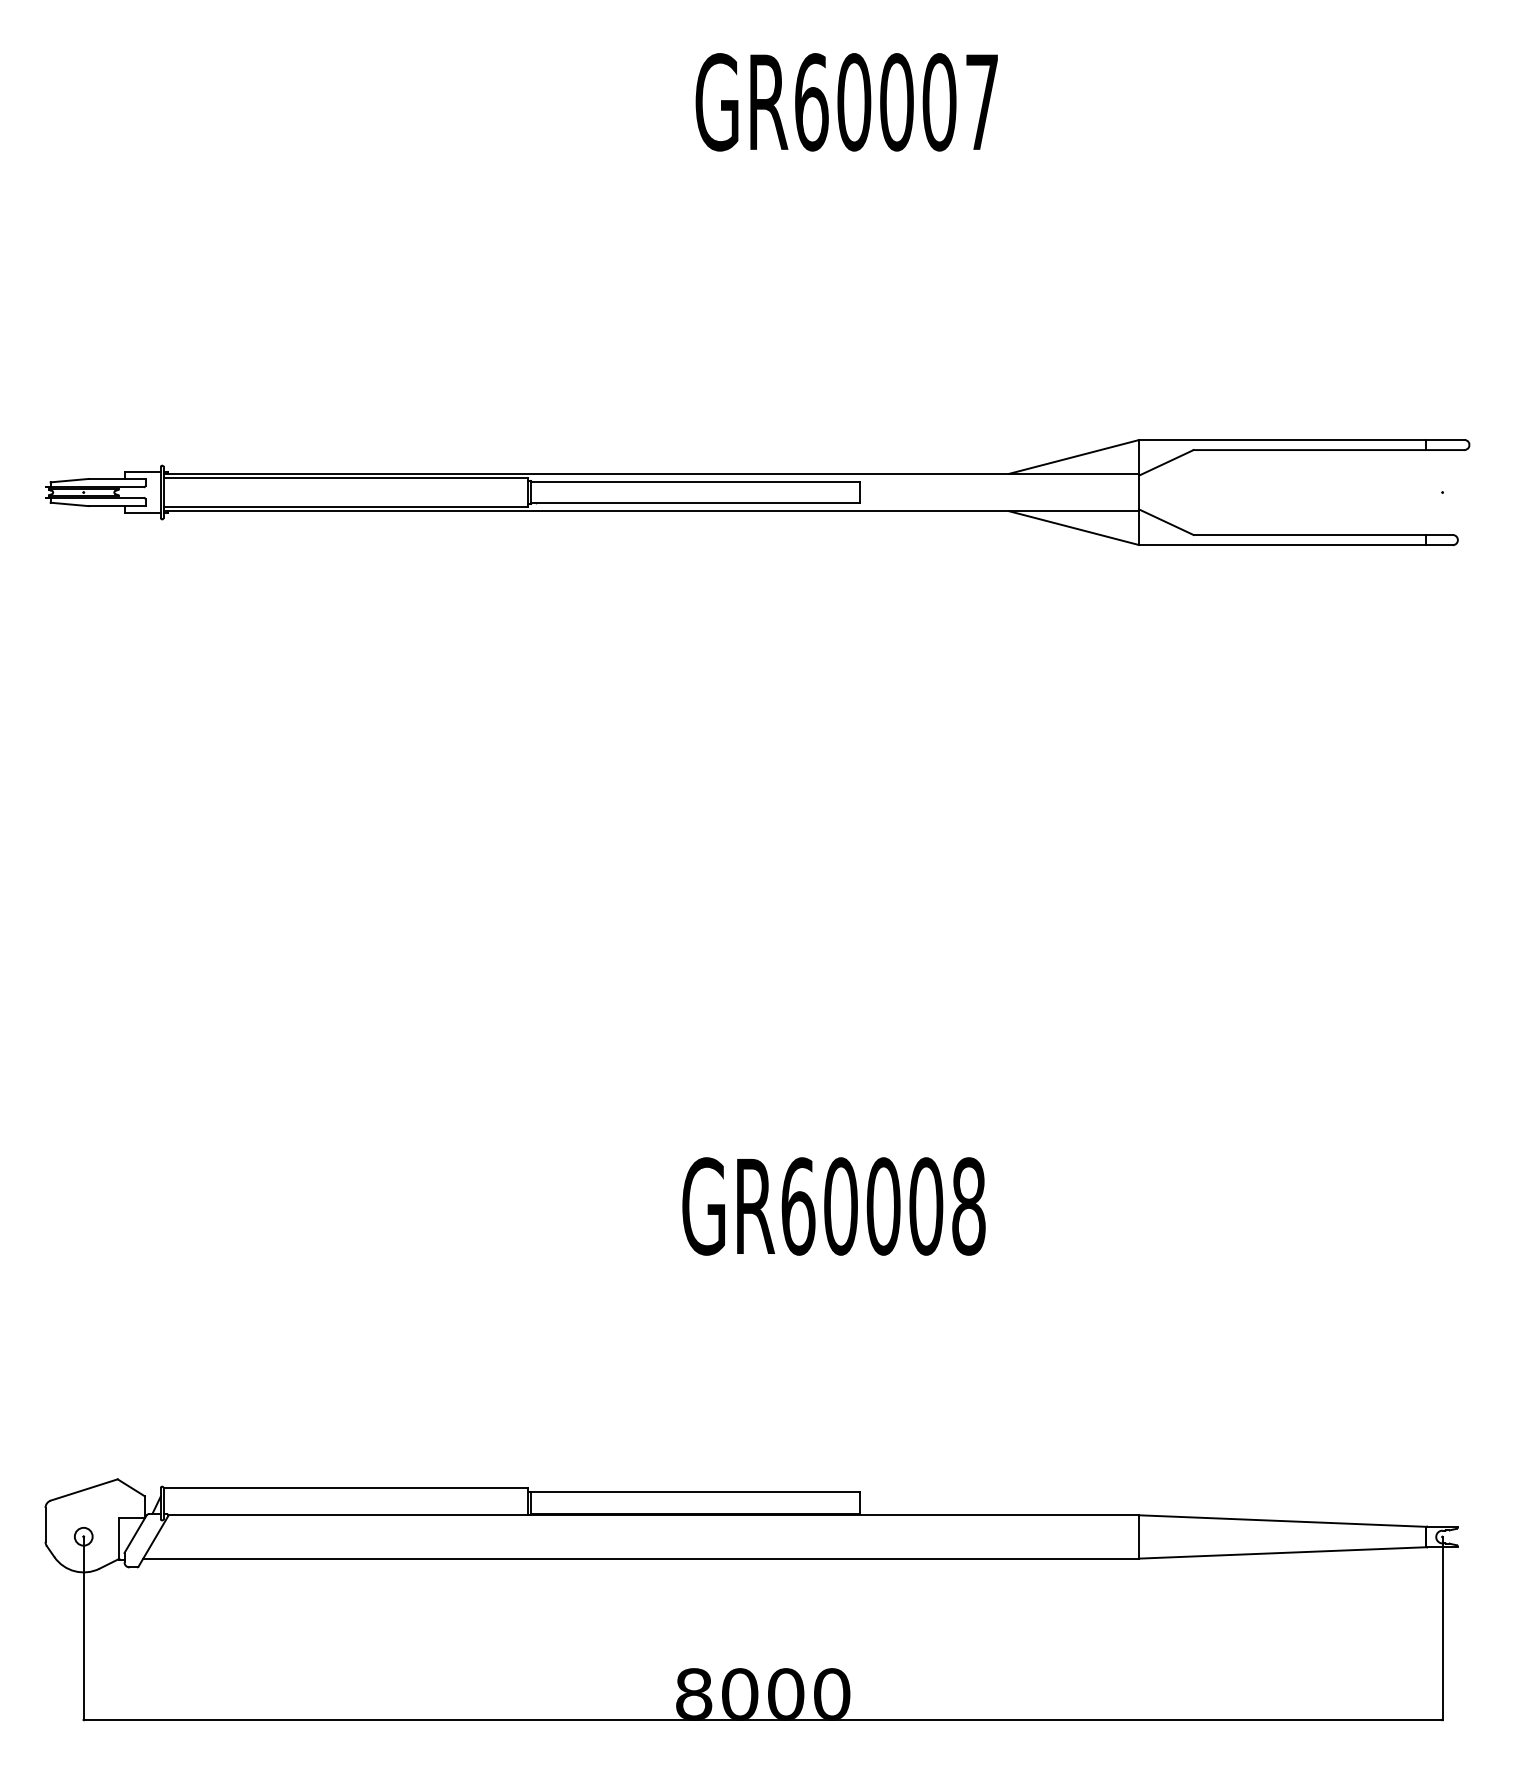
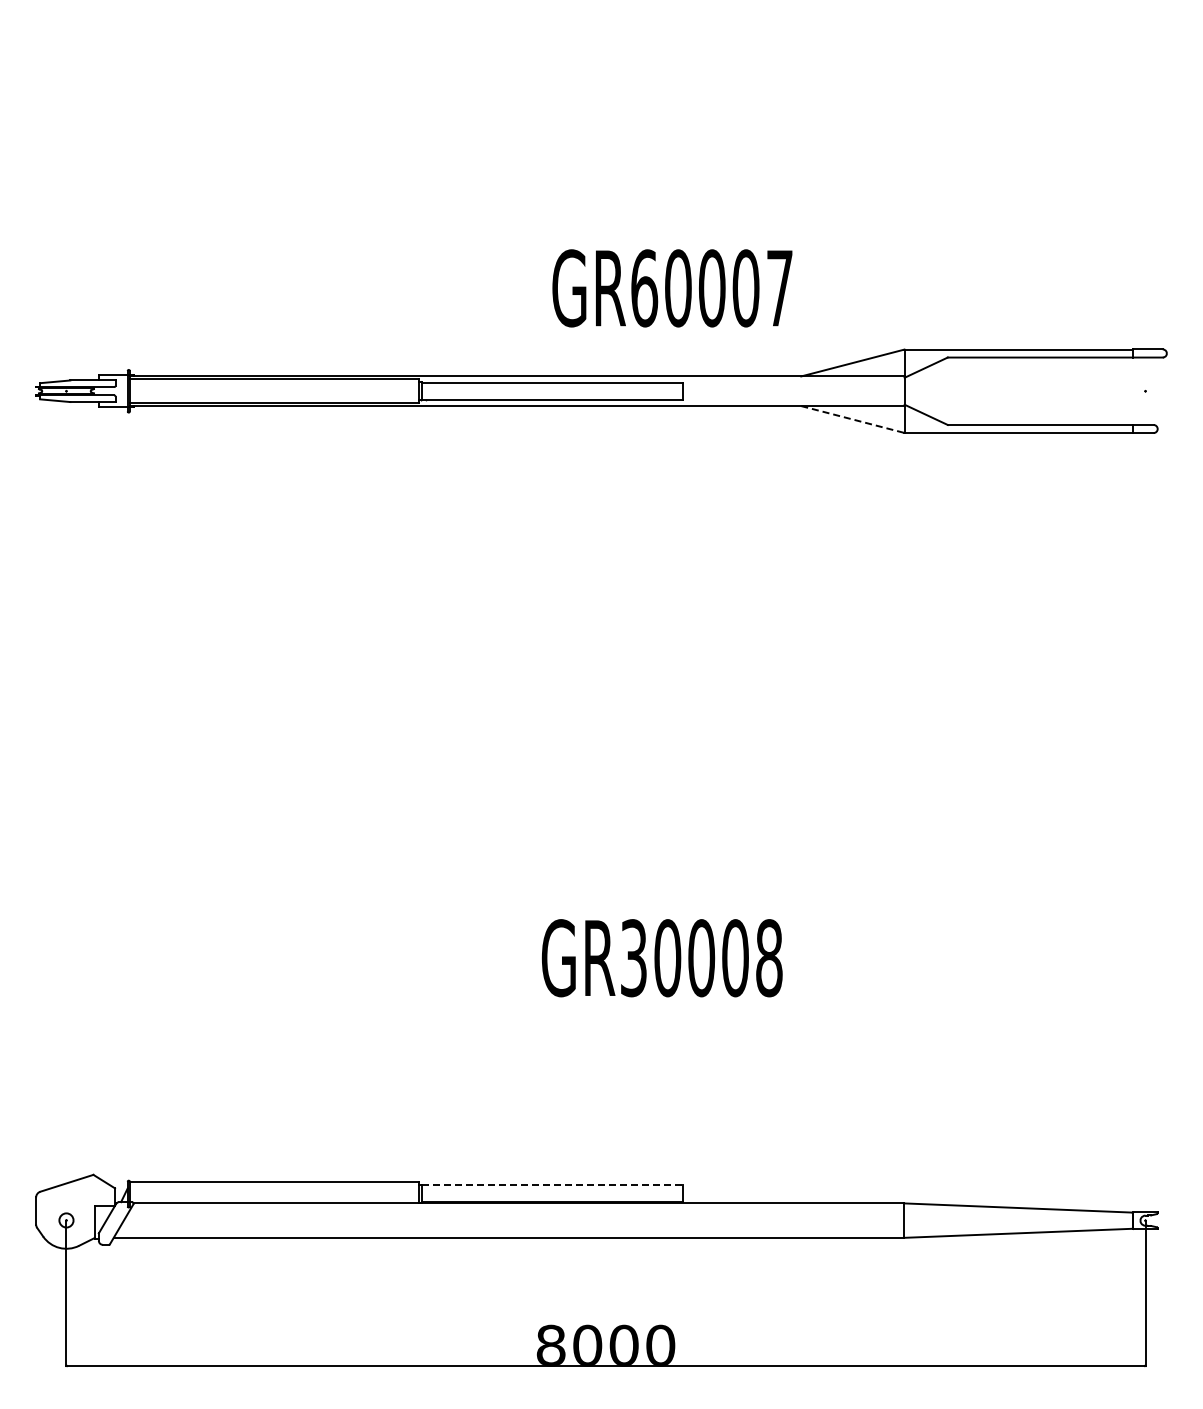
text: (846, 102) -> (672, 288), moved
line: (1074, 528) -> (853, 419), solid -> dashed
text: (797, 1206) -> (633, 958), GR60008 -> GR30008
line: (695, 1492) -> (552, 1185), solid -> dashed

